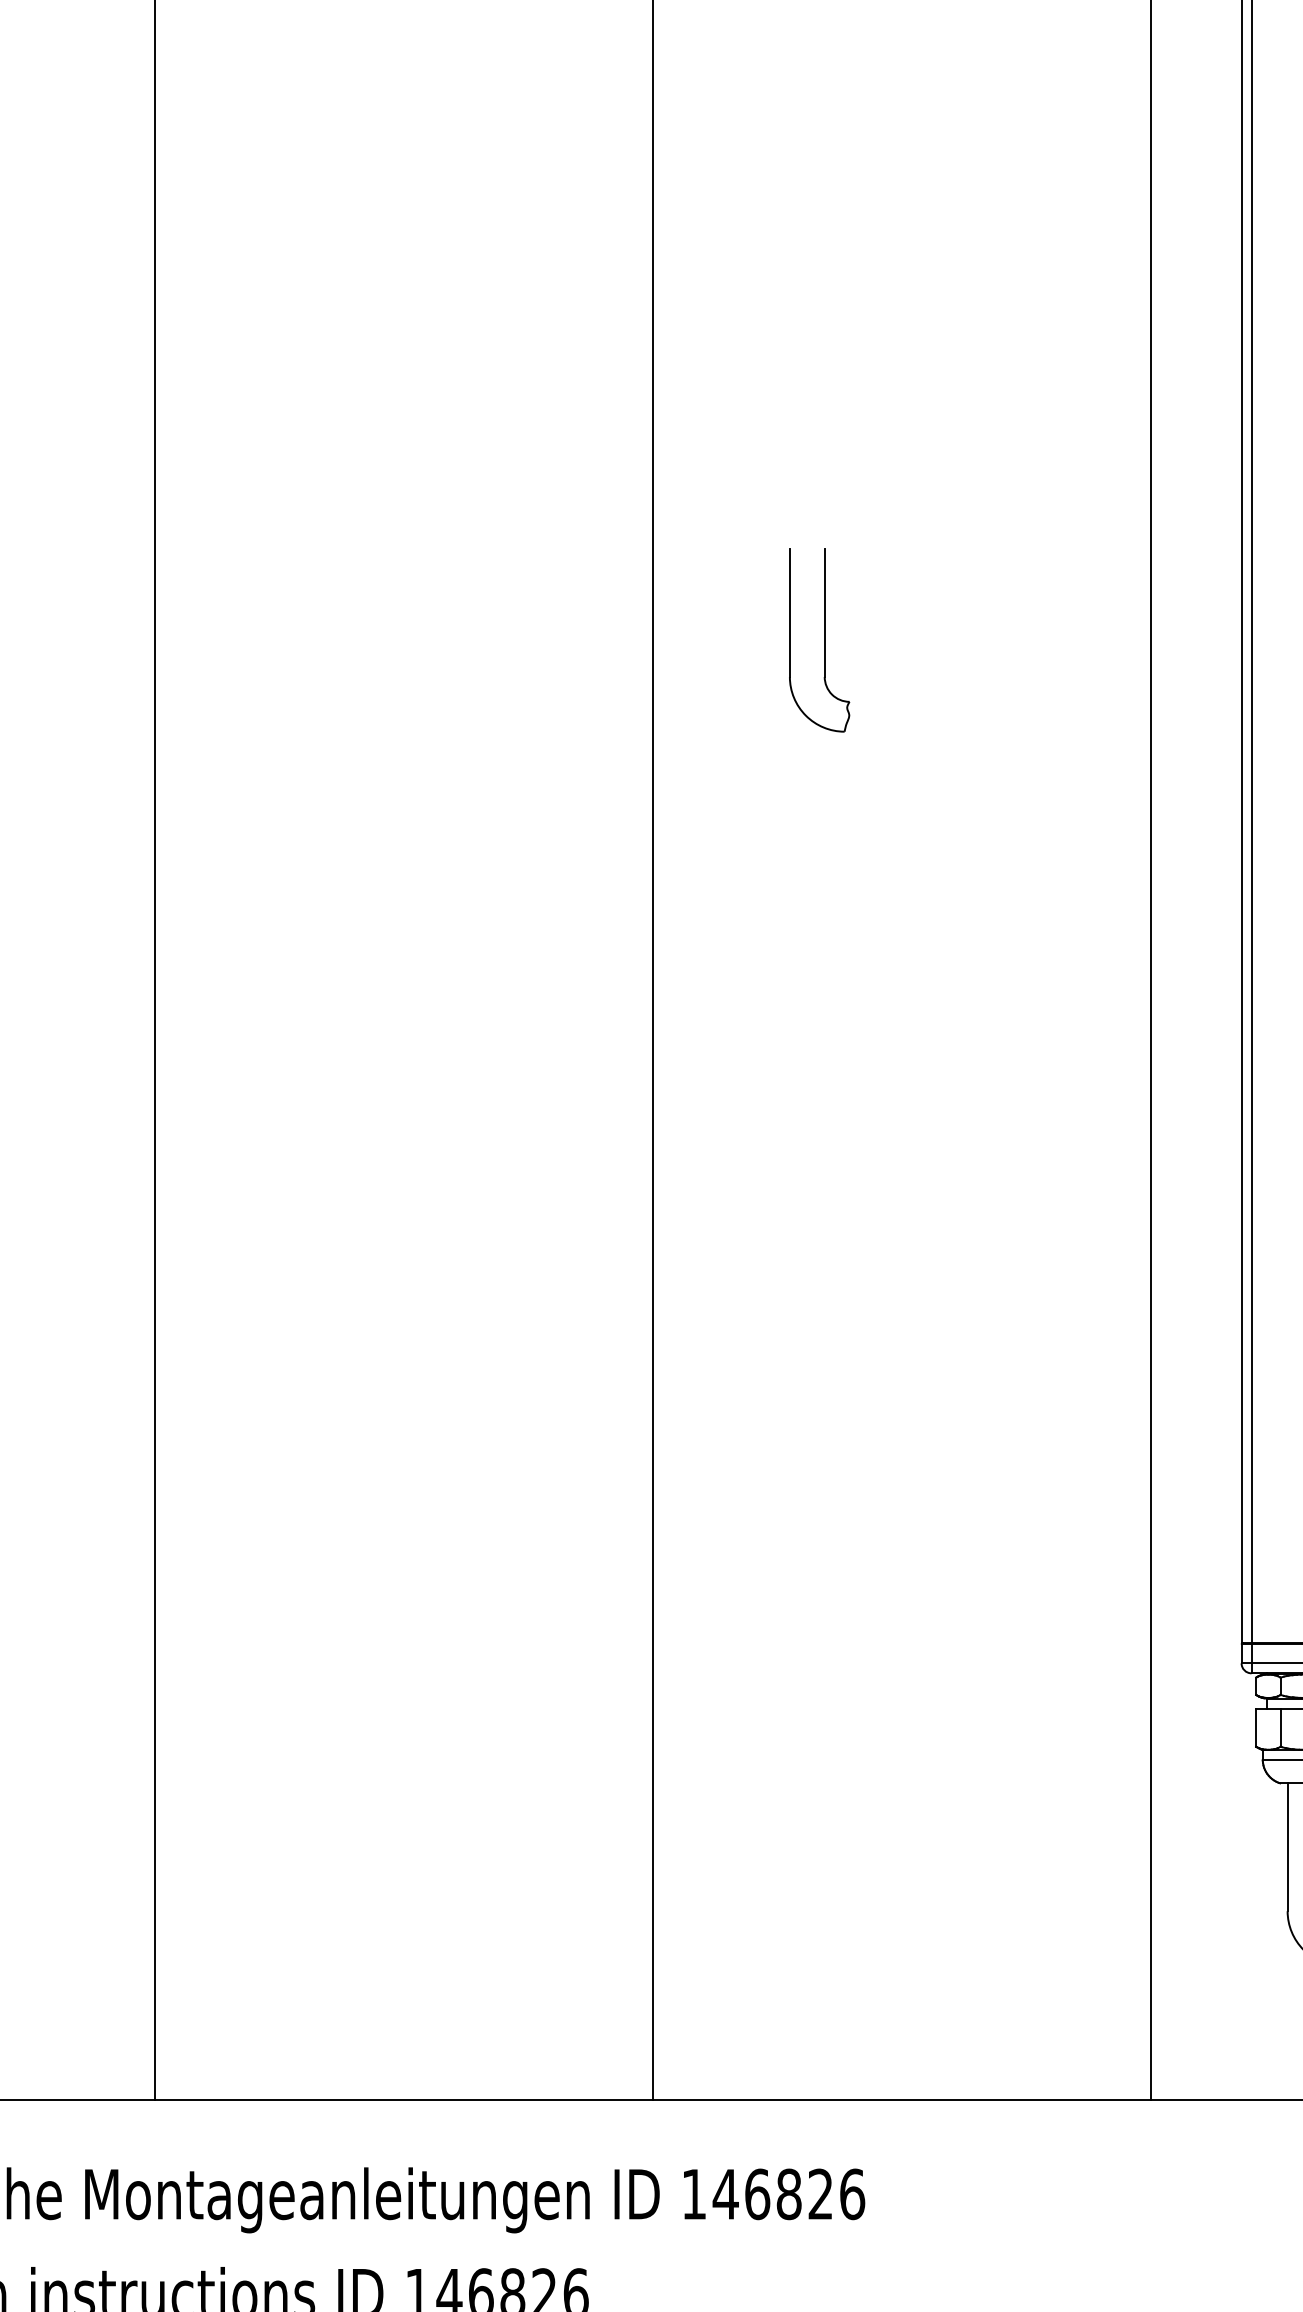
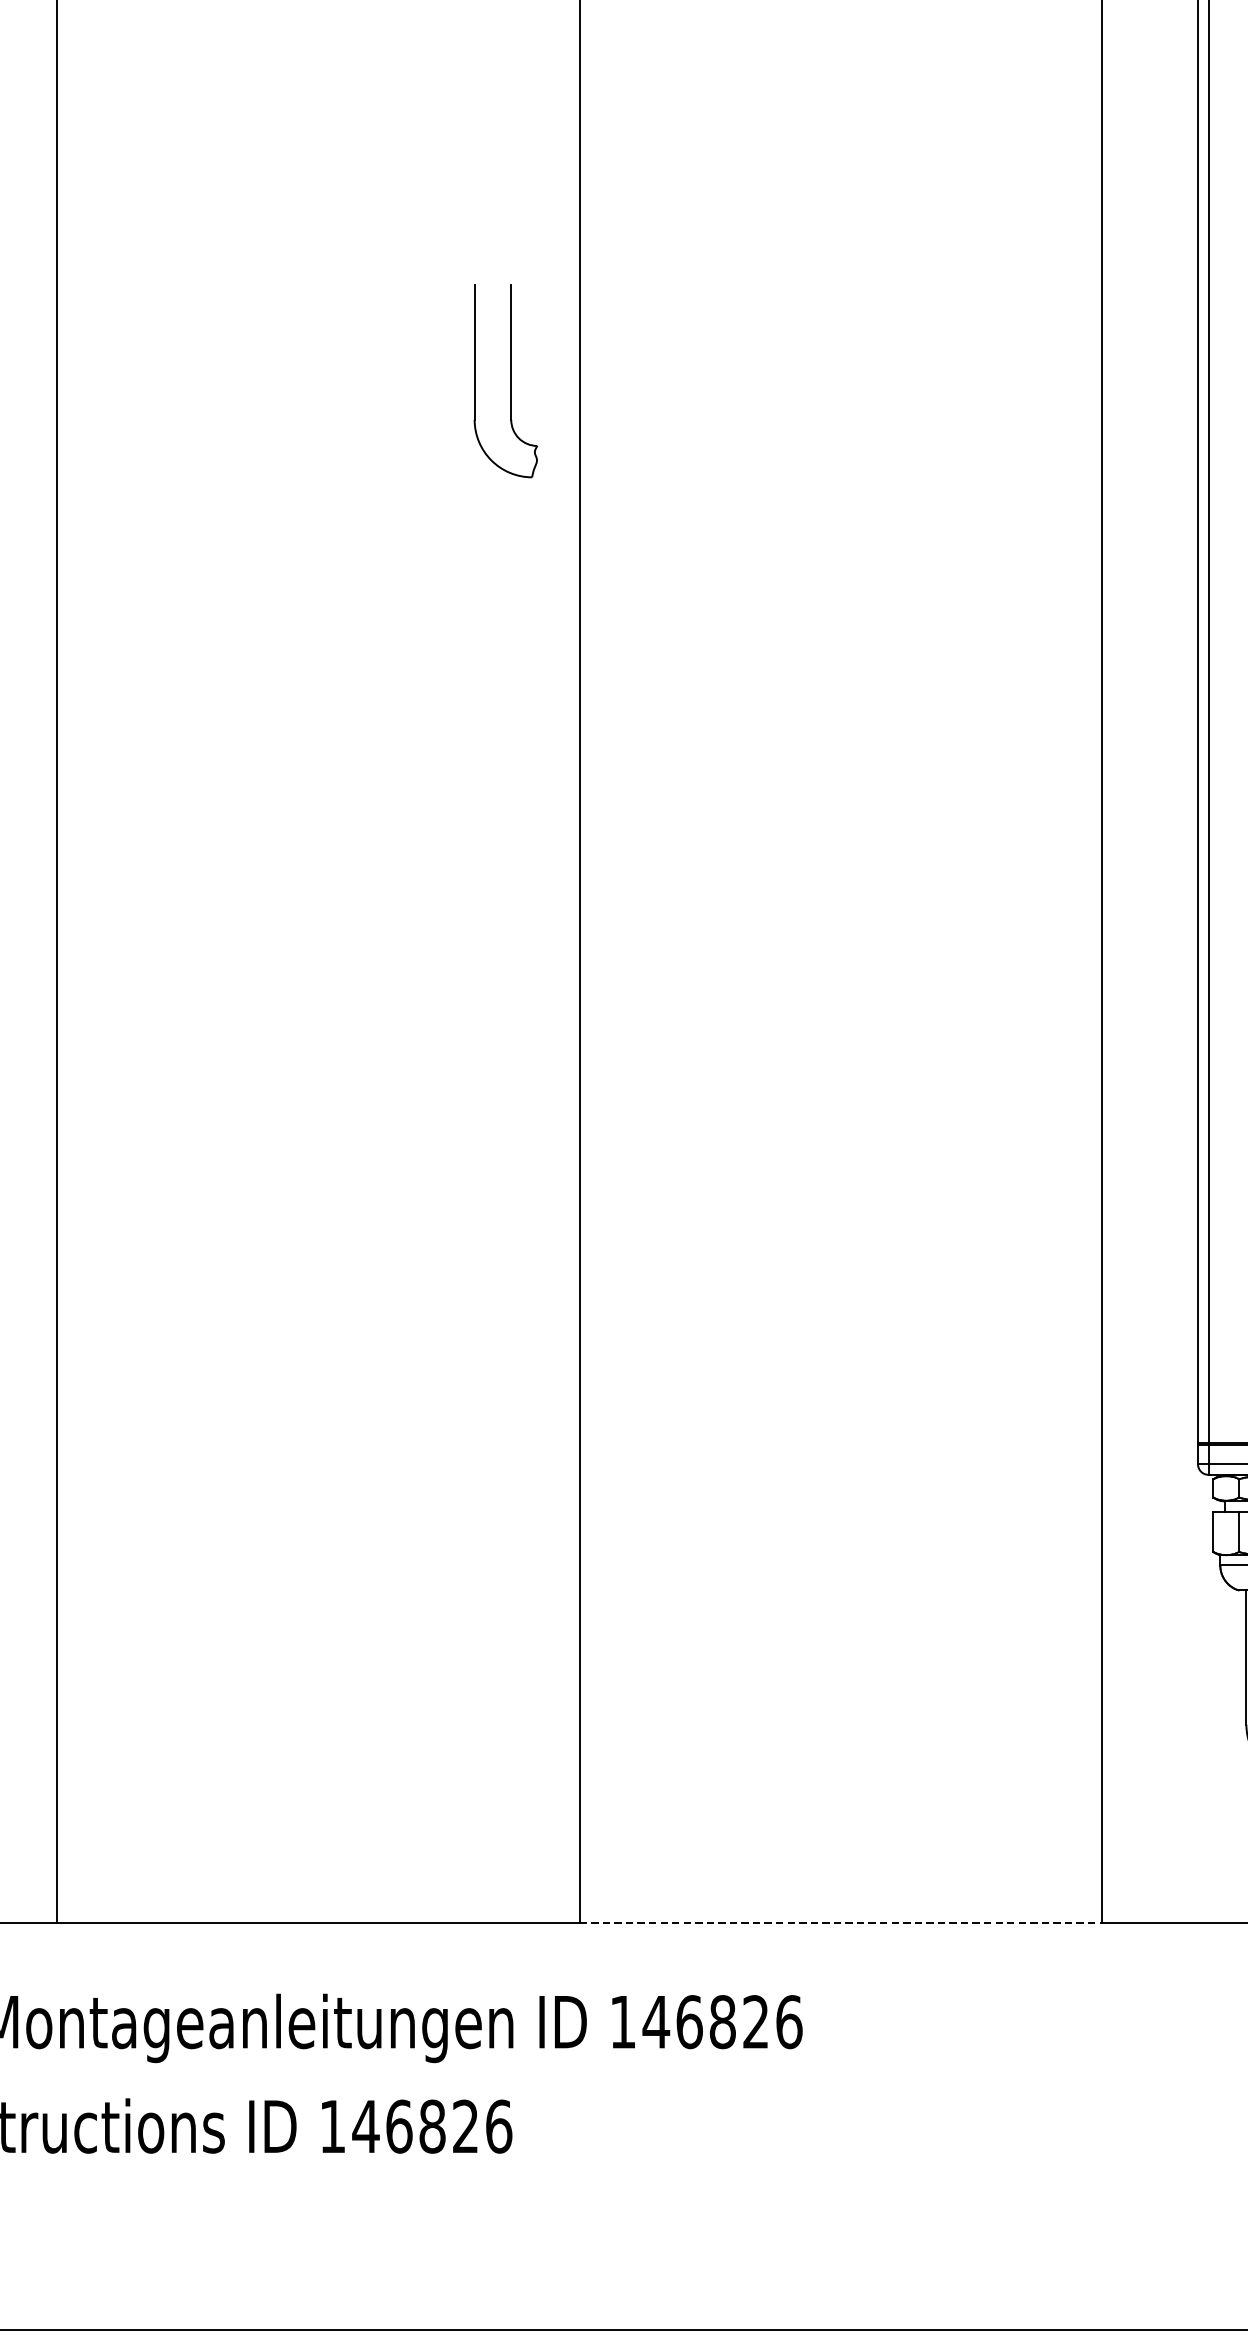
part: (819, 640) -> (505, 381), moved
line: (901, 2099) -> (840, 1922), solid -> dashed

